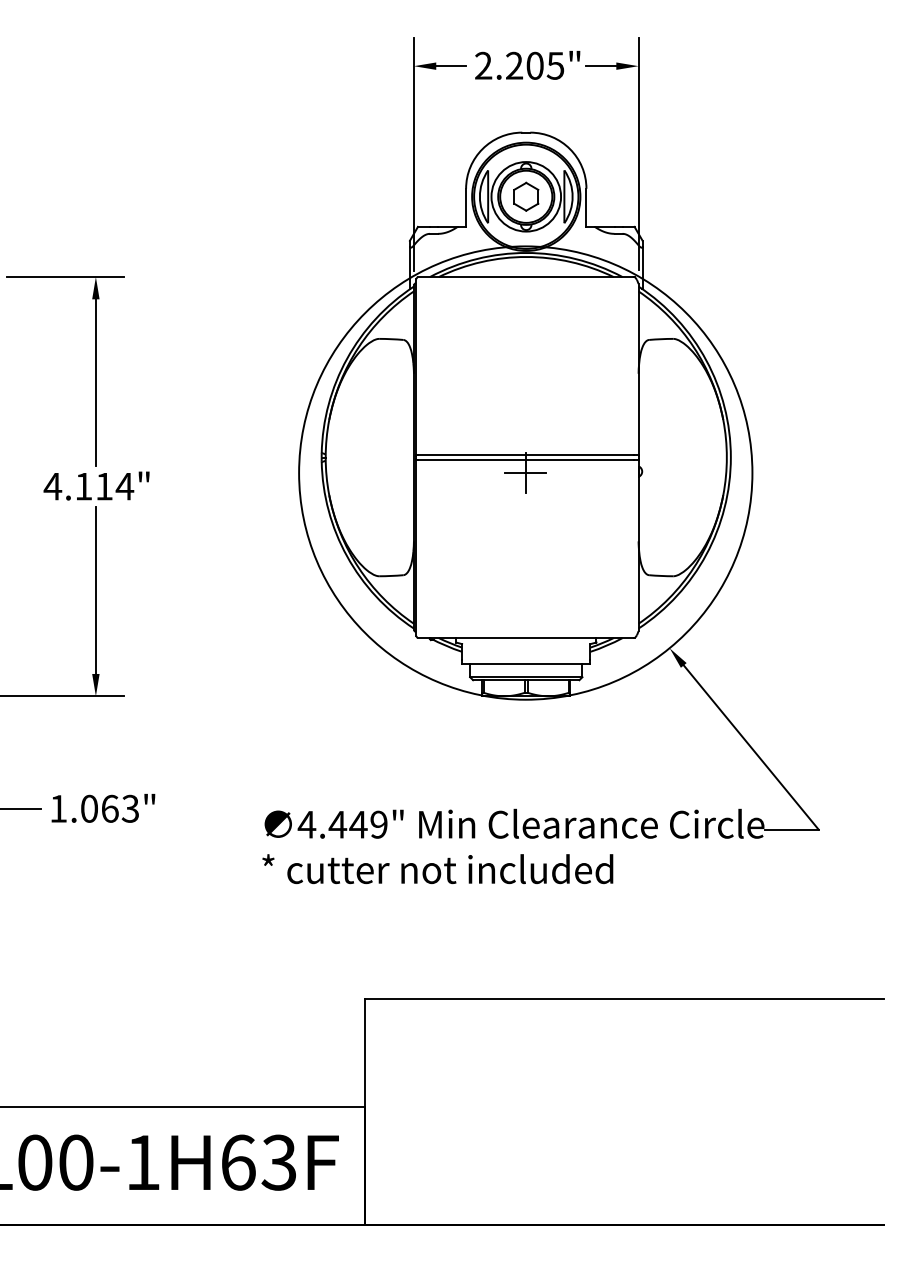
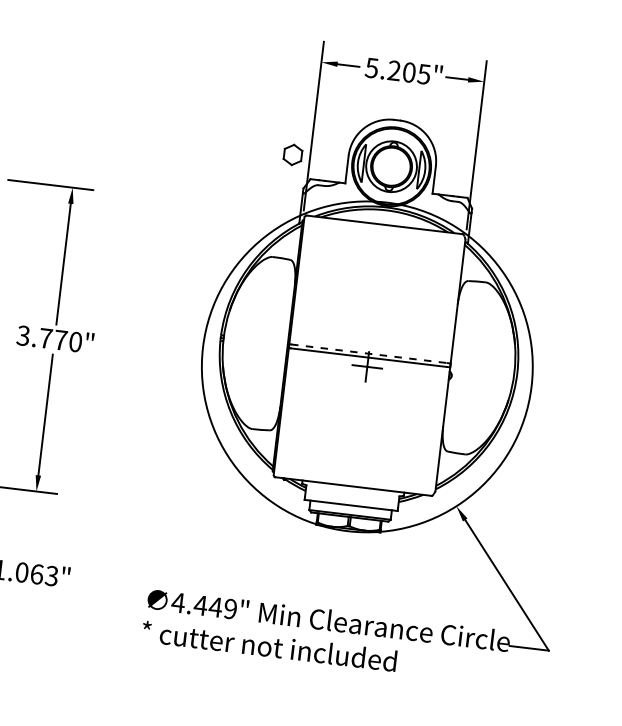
text: (483, 65) -> (371, 67), 2.205" -> 5.205"
part: (526, 196) -> (293, 154), moved
line: (526, 454) -> (369, 353), solid -> dashed
text: (88, 486) -> (49, 338), 4.114" -> 3.770"

